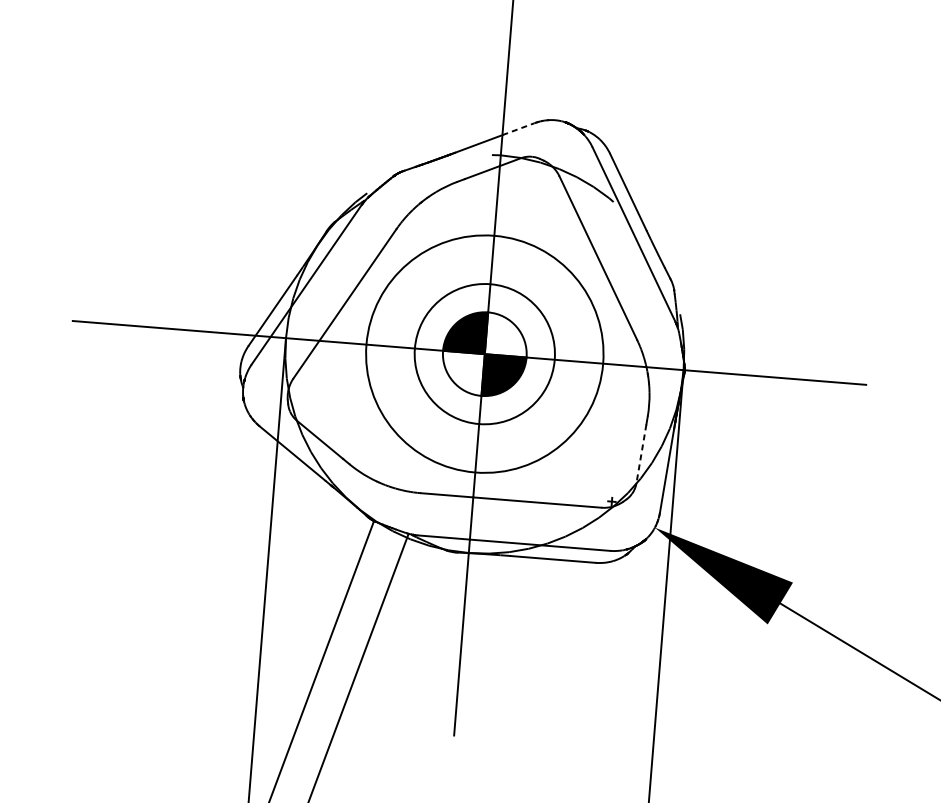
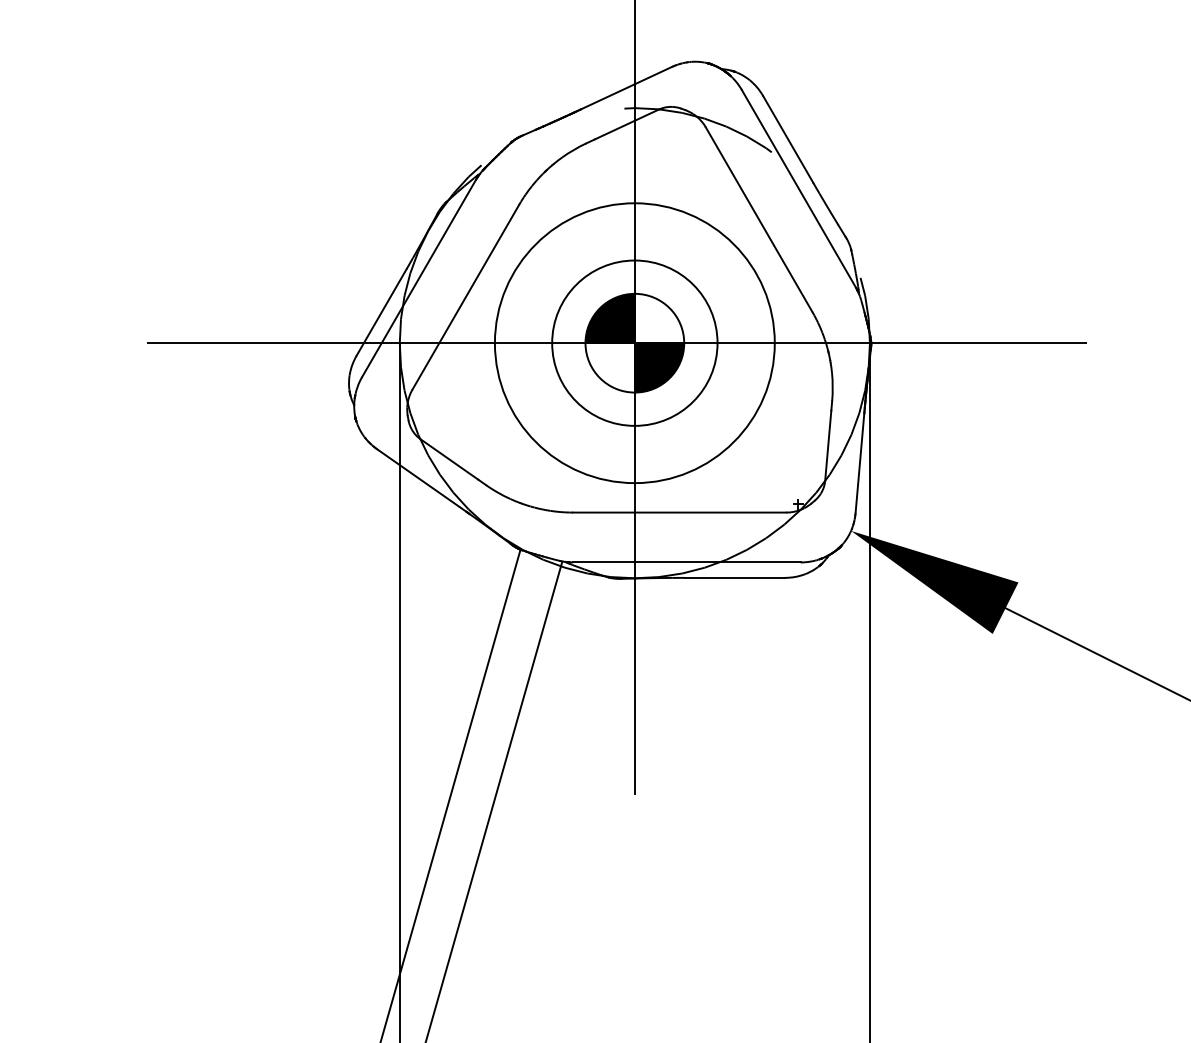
line: (518, 129) -> (653, 75), dashed -> solid
line: (641, 454) -> (828, 446), dashed -> solid

